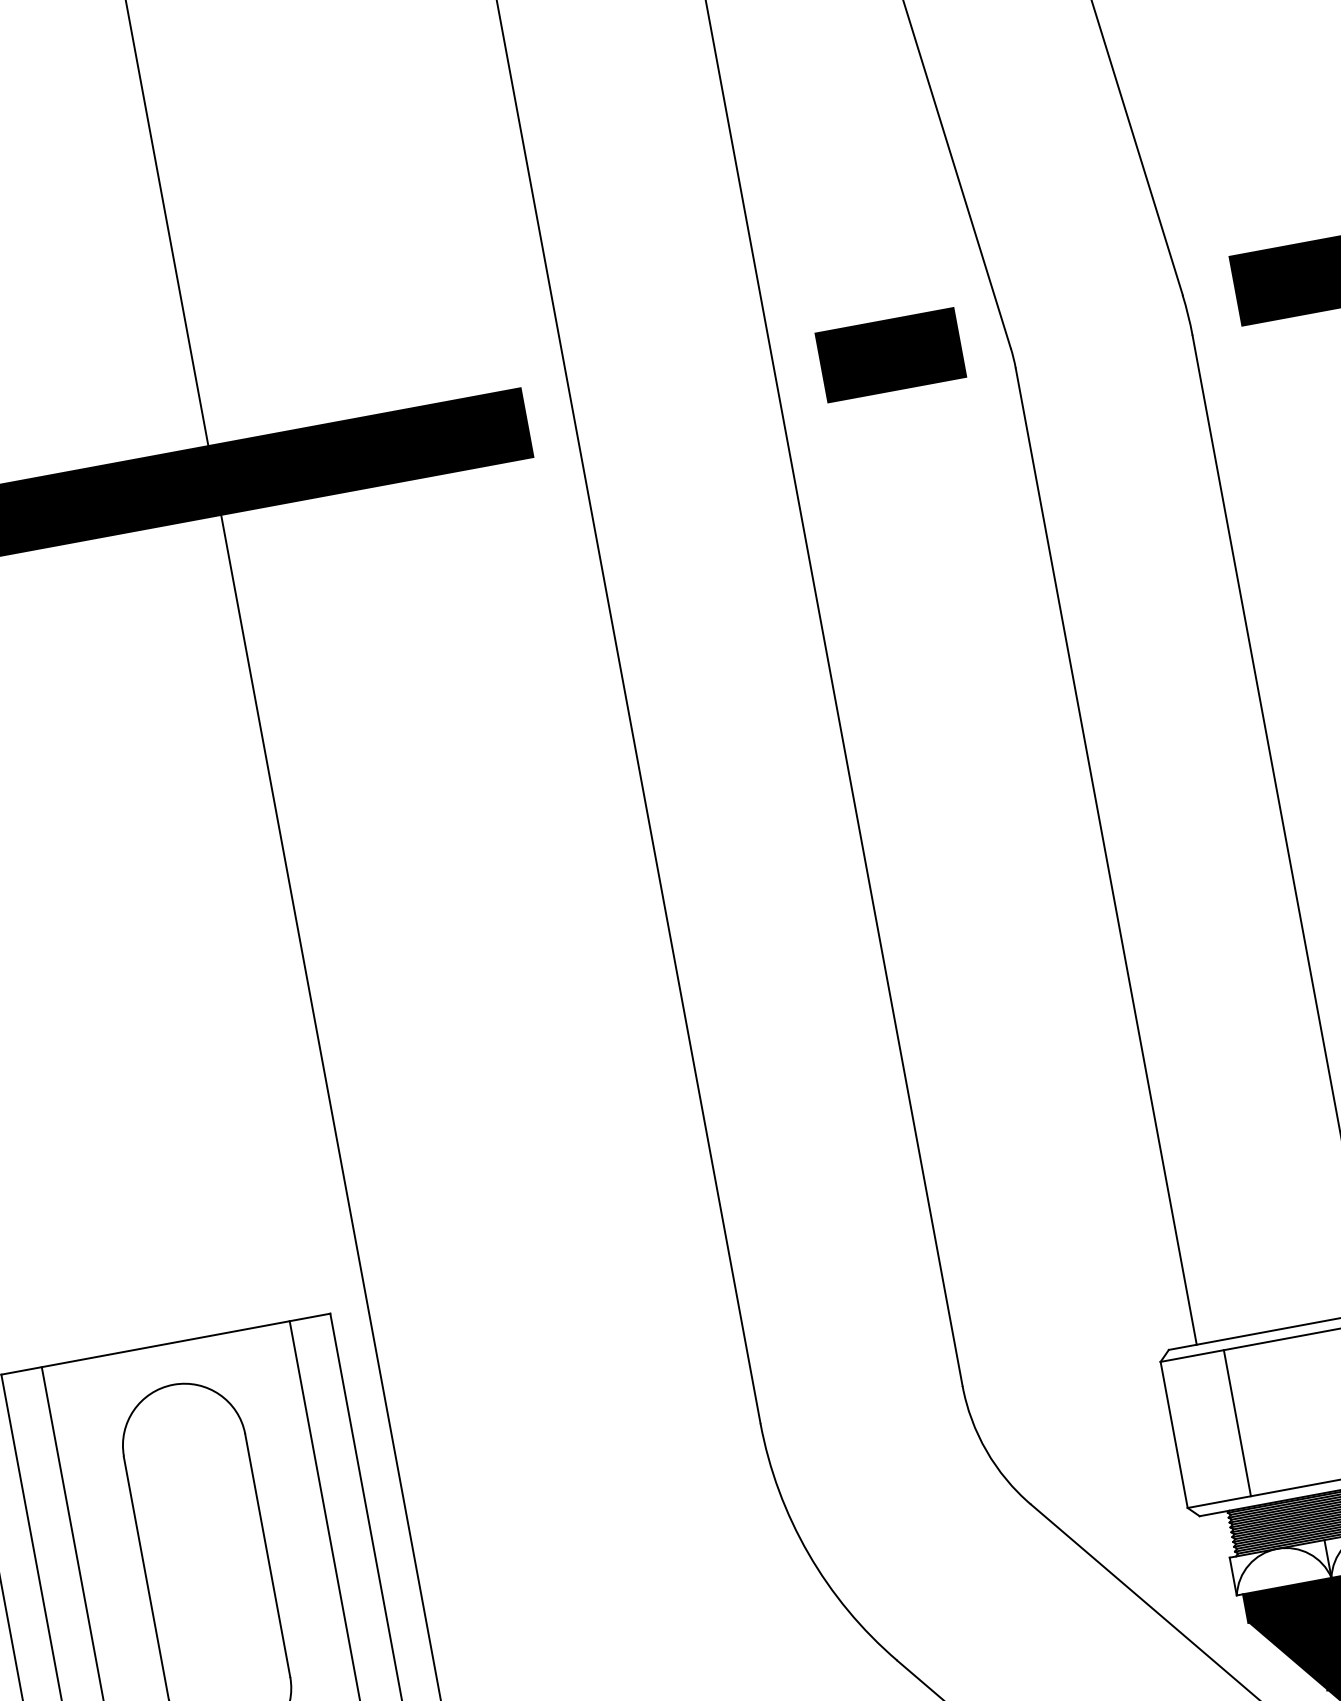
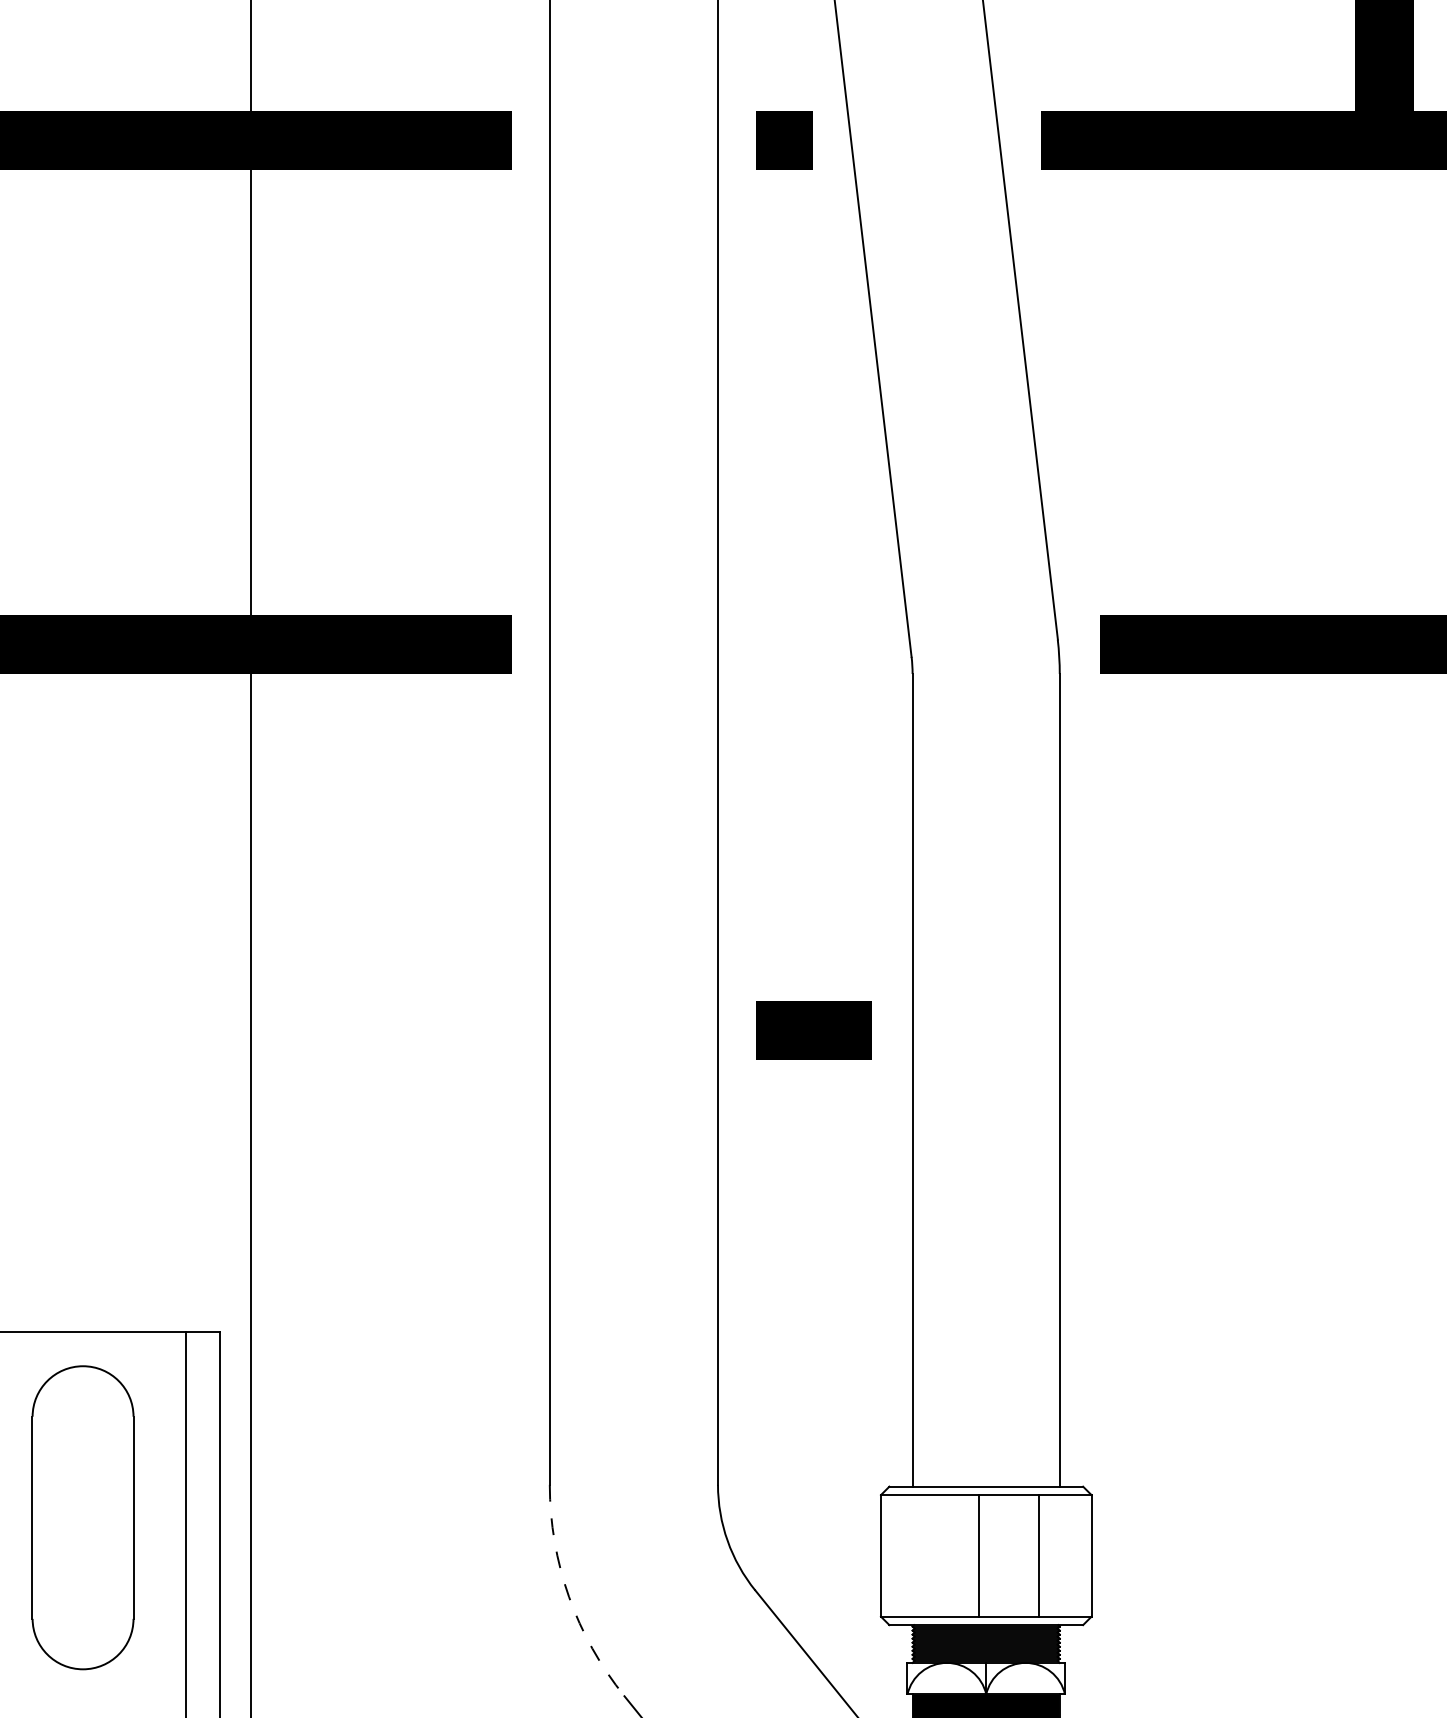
line: (890, 355) -> (813, 1030), moved
line: (1237, 1422) -> (978, 1555), moved
arc: (809, 1553) -> (569, 1596), solid -> dashed

